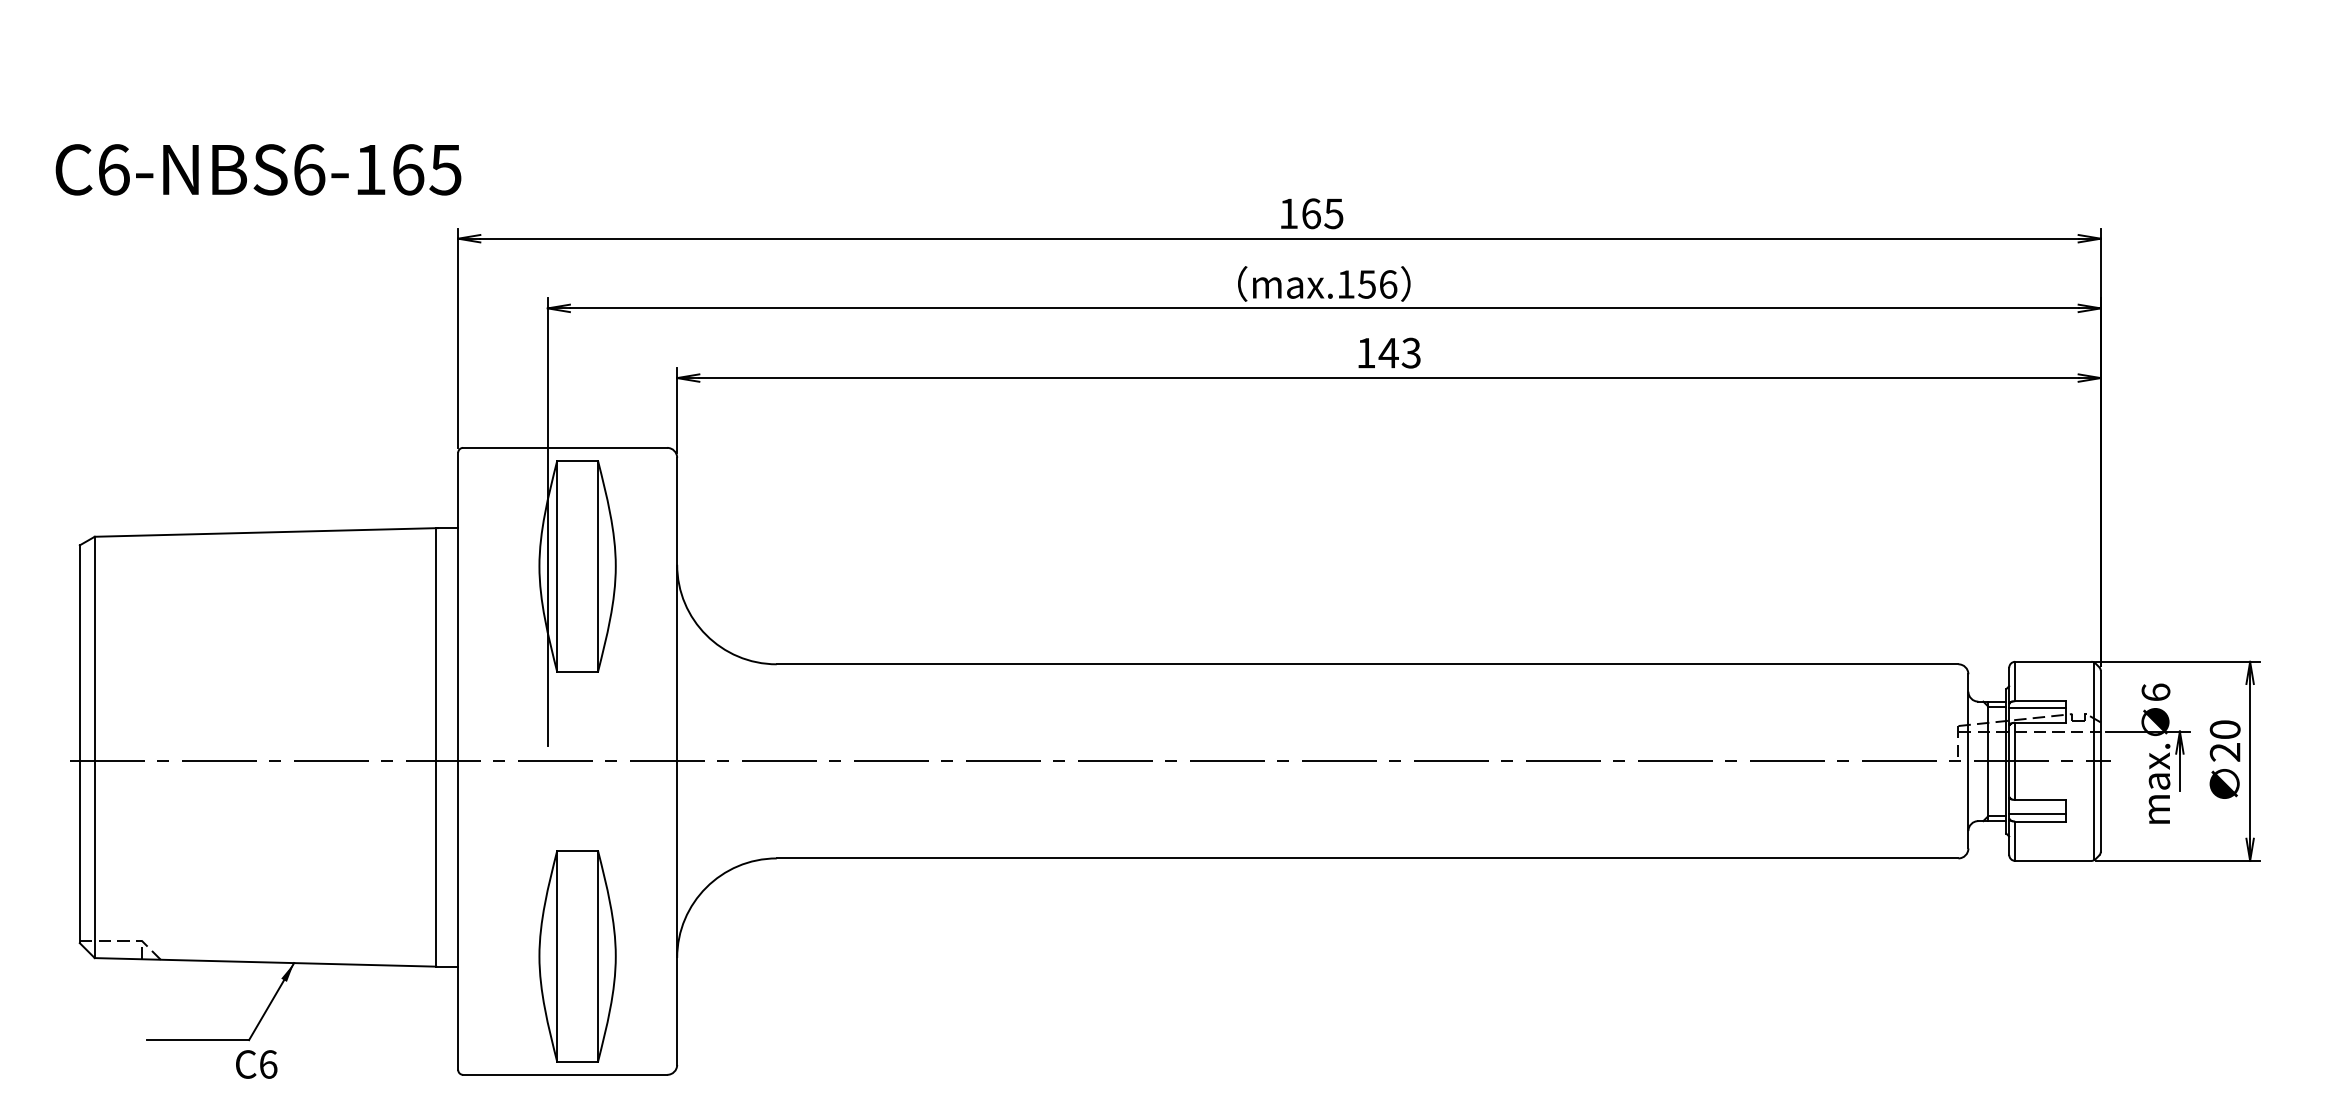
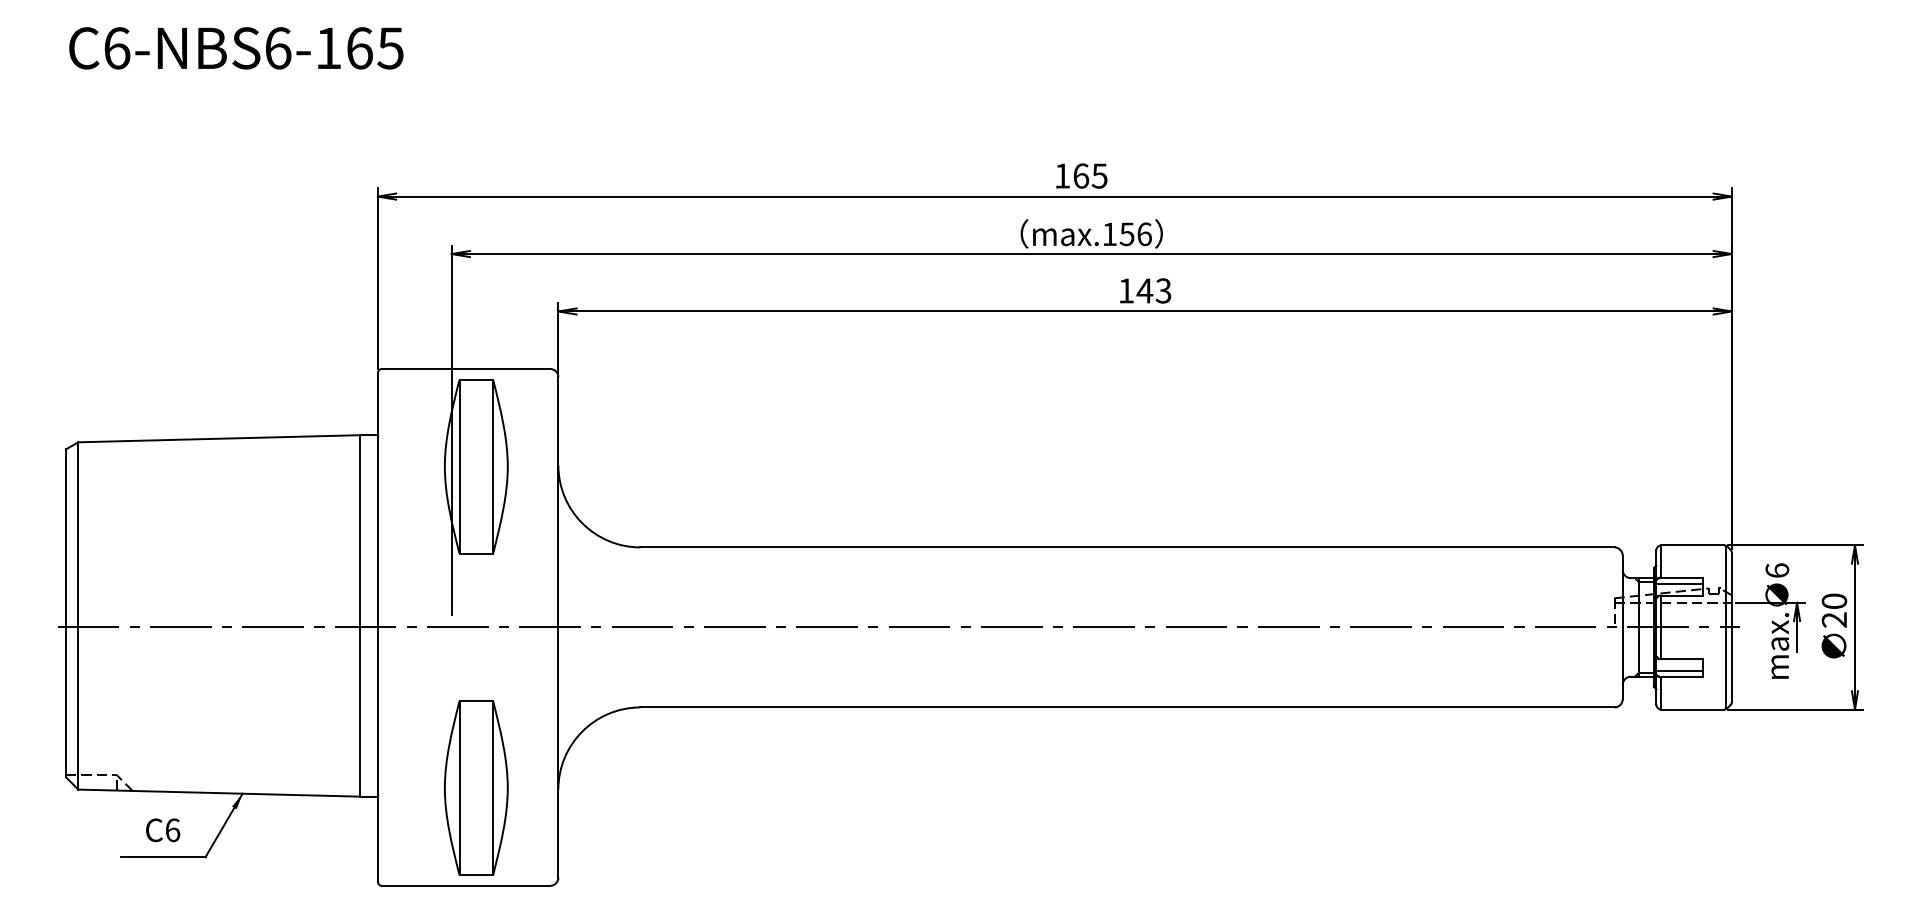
text: (258, 169) -> (236, 48), moved
text: (256, 1064) -> (162, 830), moved

